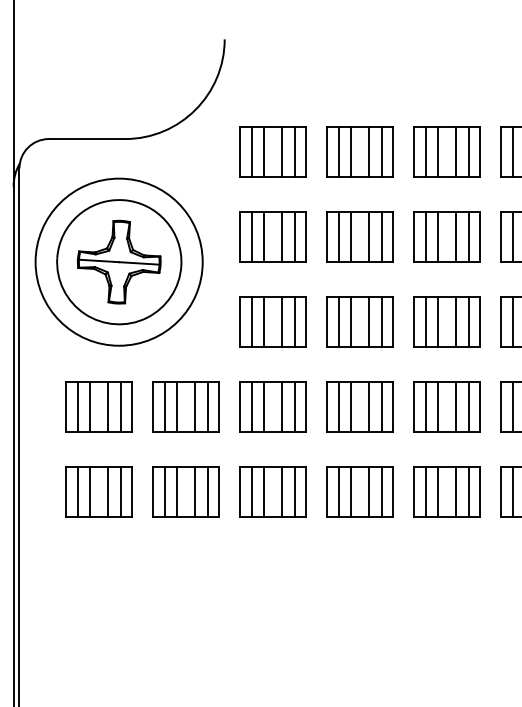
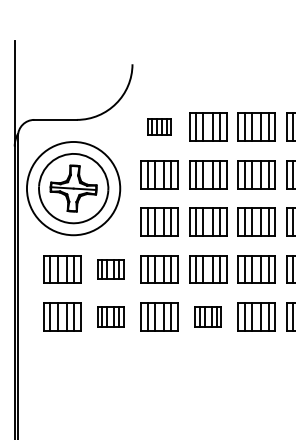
part: (273, 150) -> (159, 126), size x0.6
part: (185, 407) -> (110, 269), size x0.7
part: (185, 491) -> (110, 316), size x0.7
part: (360, 491) -> (208, 316), size x0.7

